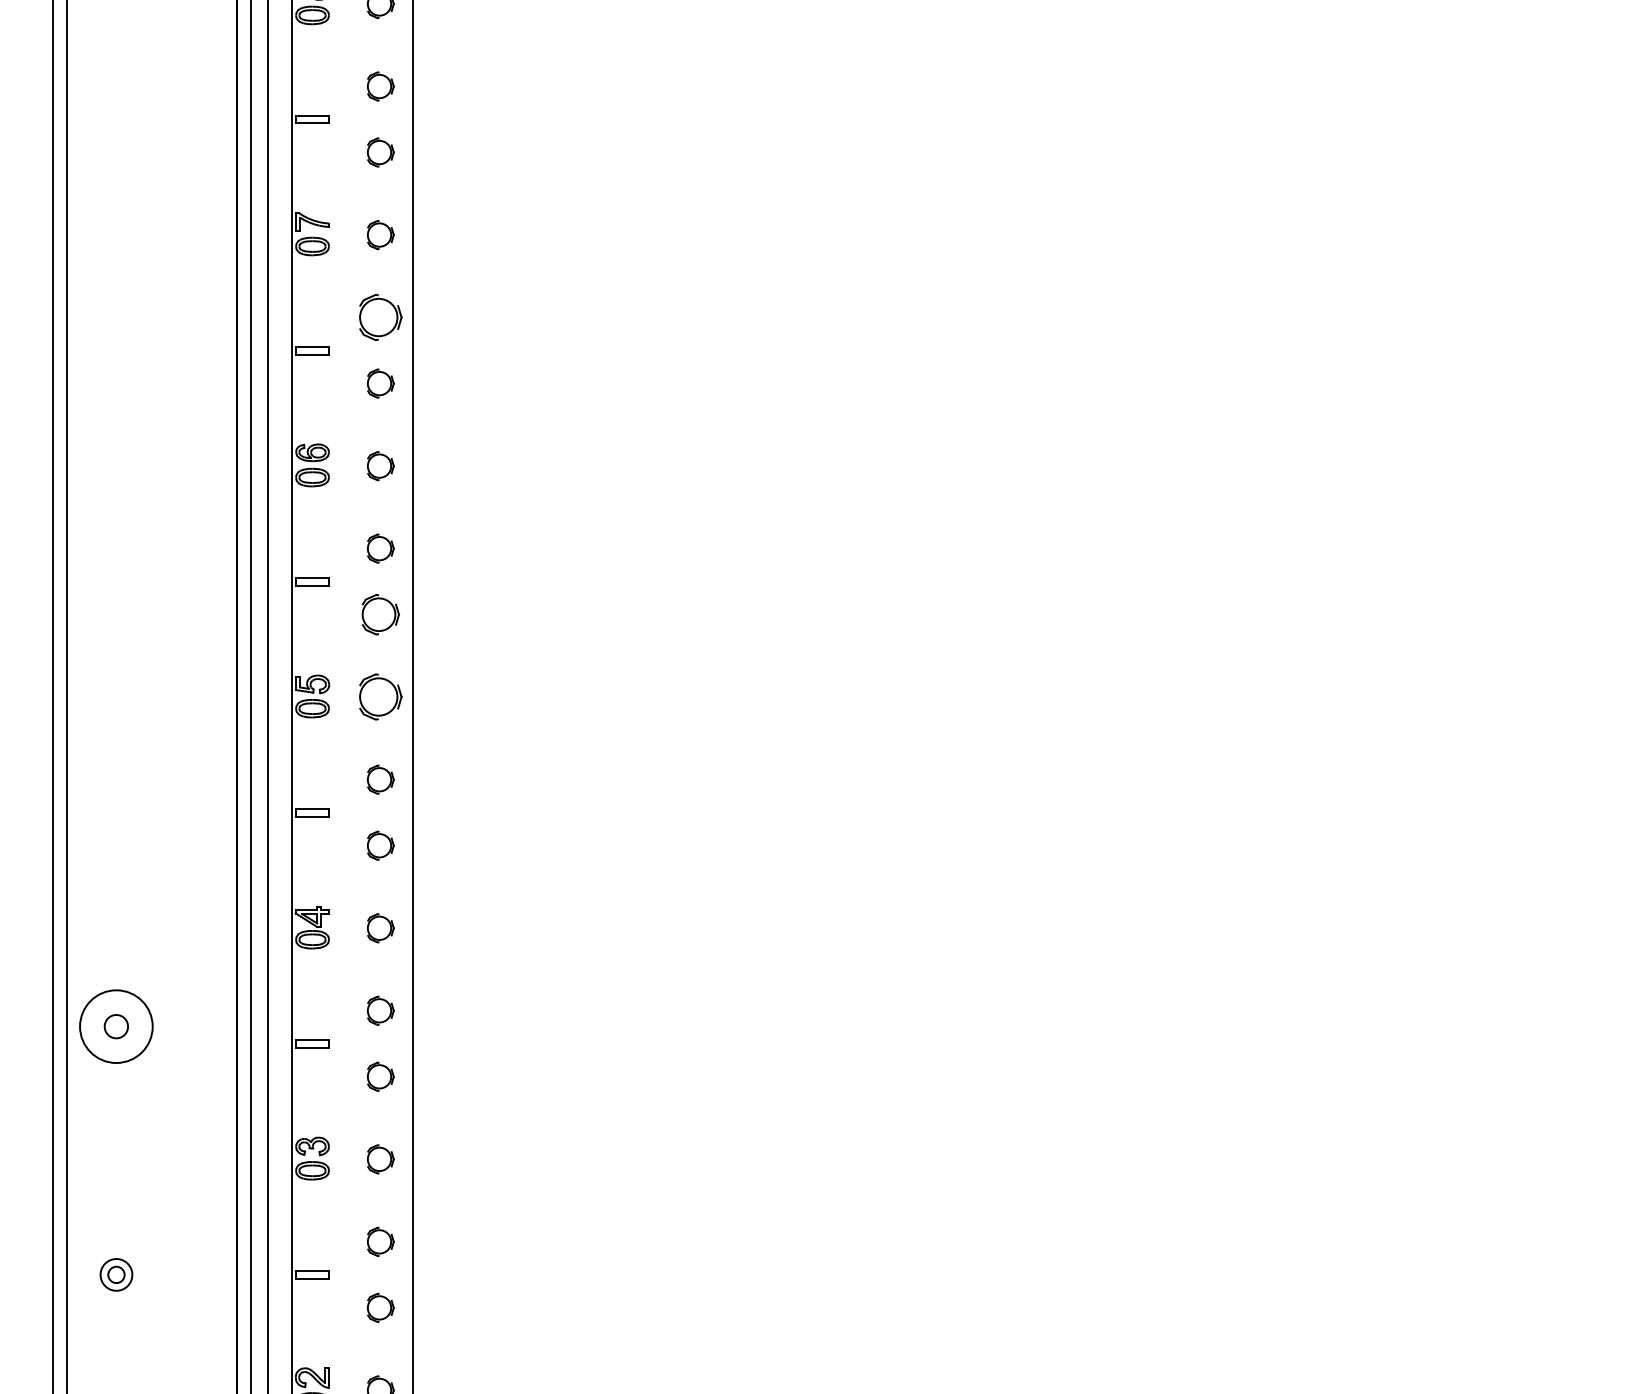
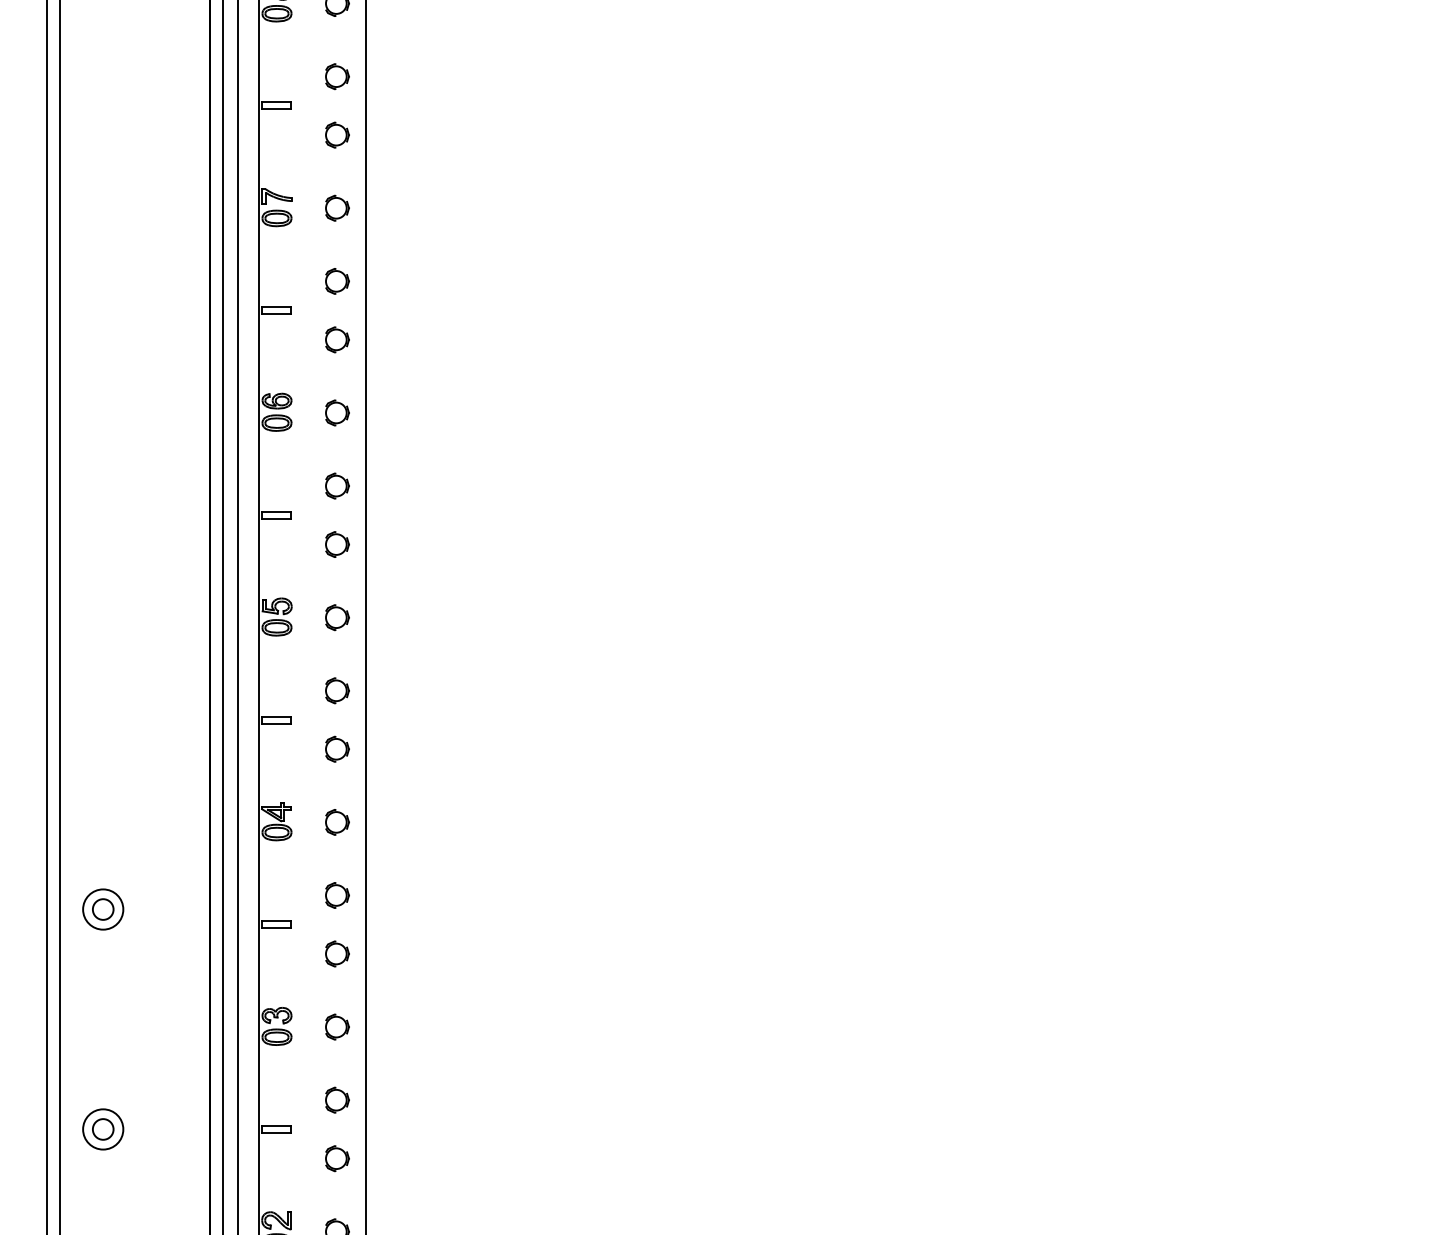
part: (380, 317) -> (337, 281), size x0.62
part: (380, 614) -> (337, 544), size x0.71
part: (380, 697) -> (337, 617), size x0.62
circle: (116, 1026) -> (103, 909), size x0.62
part: (116, 1274) -> (103, 1129), size x1.43

